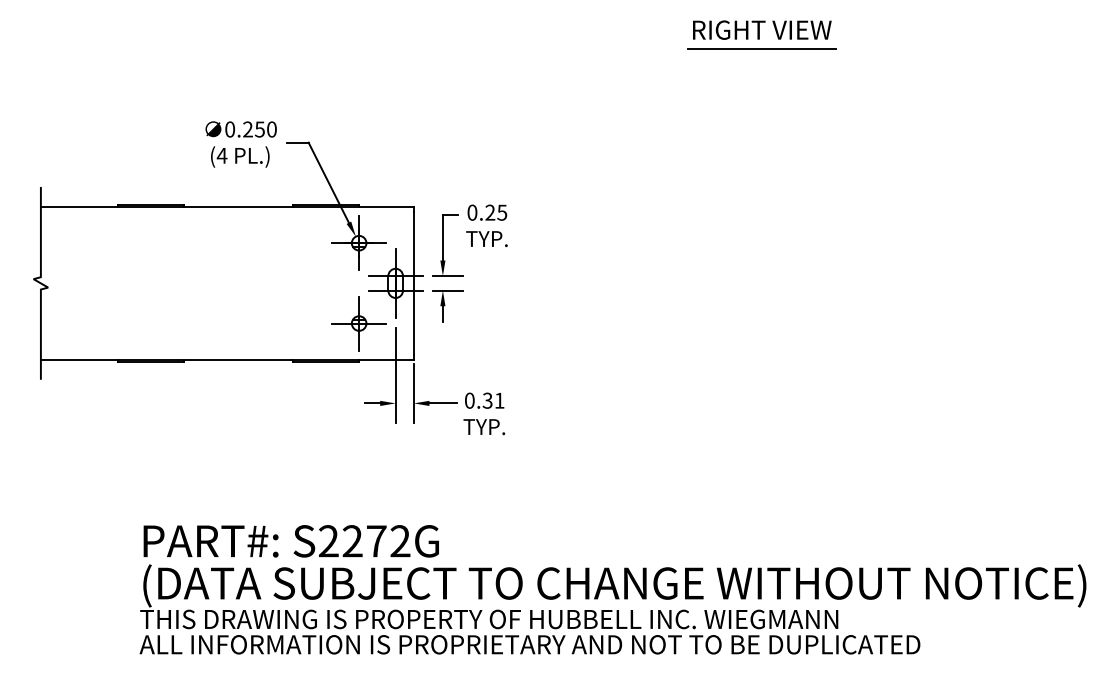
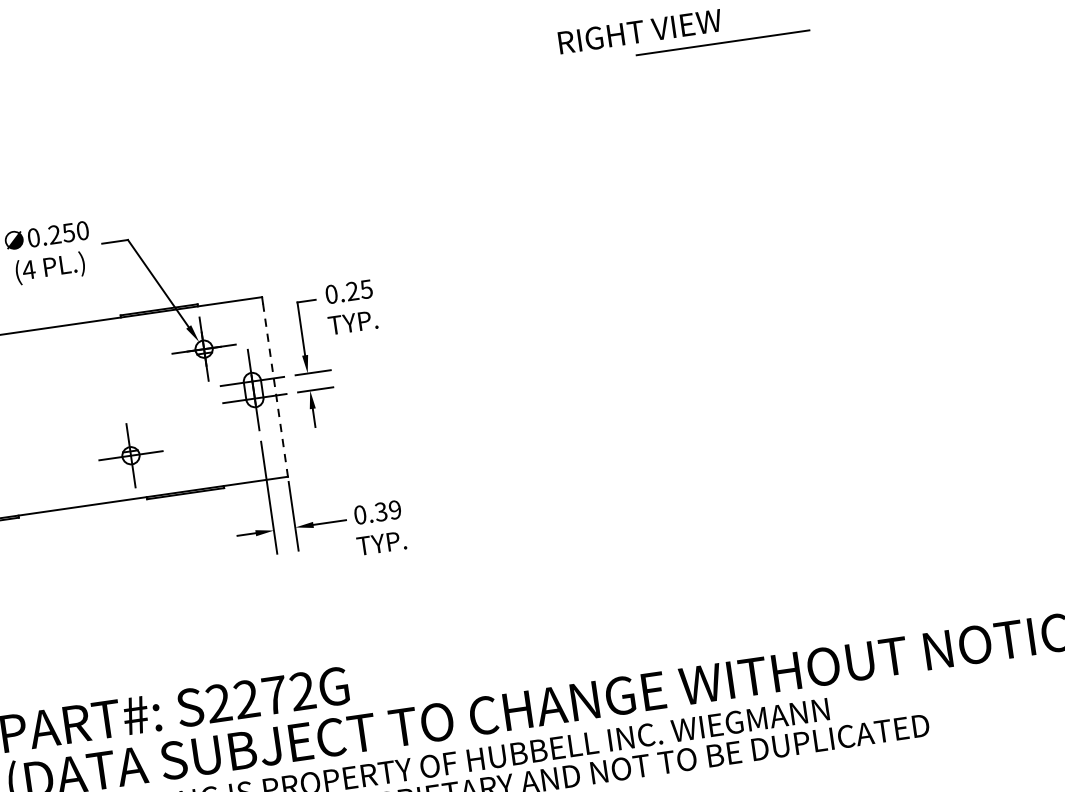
line: (761, 48) -> (722, 41), moved
line: (413, 283) -> (274, 387), solid -> dashed
part: (358, 323) -> (130, 455), moved
text: (499, 400) -> (394, 509), 0.31 -> 0.39

